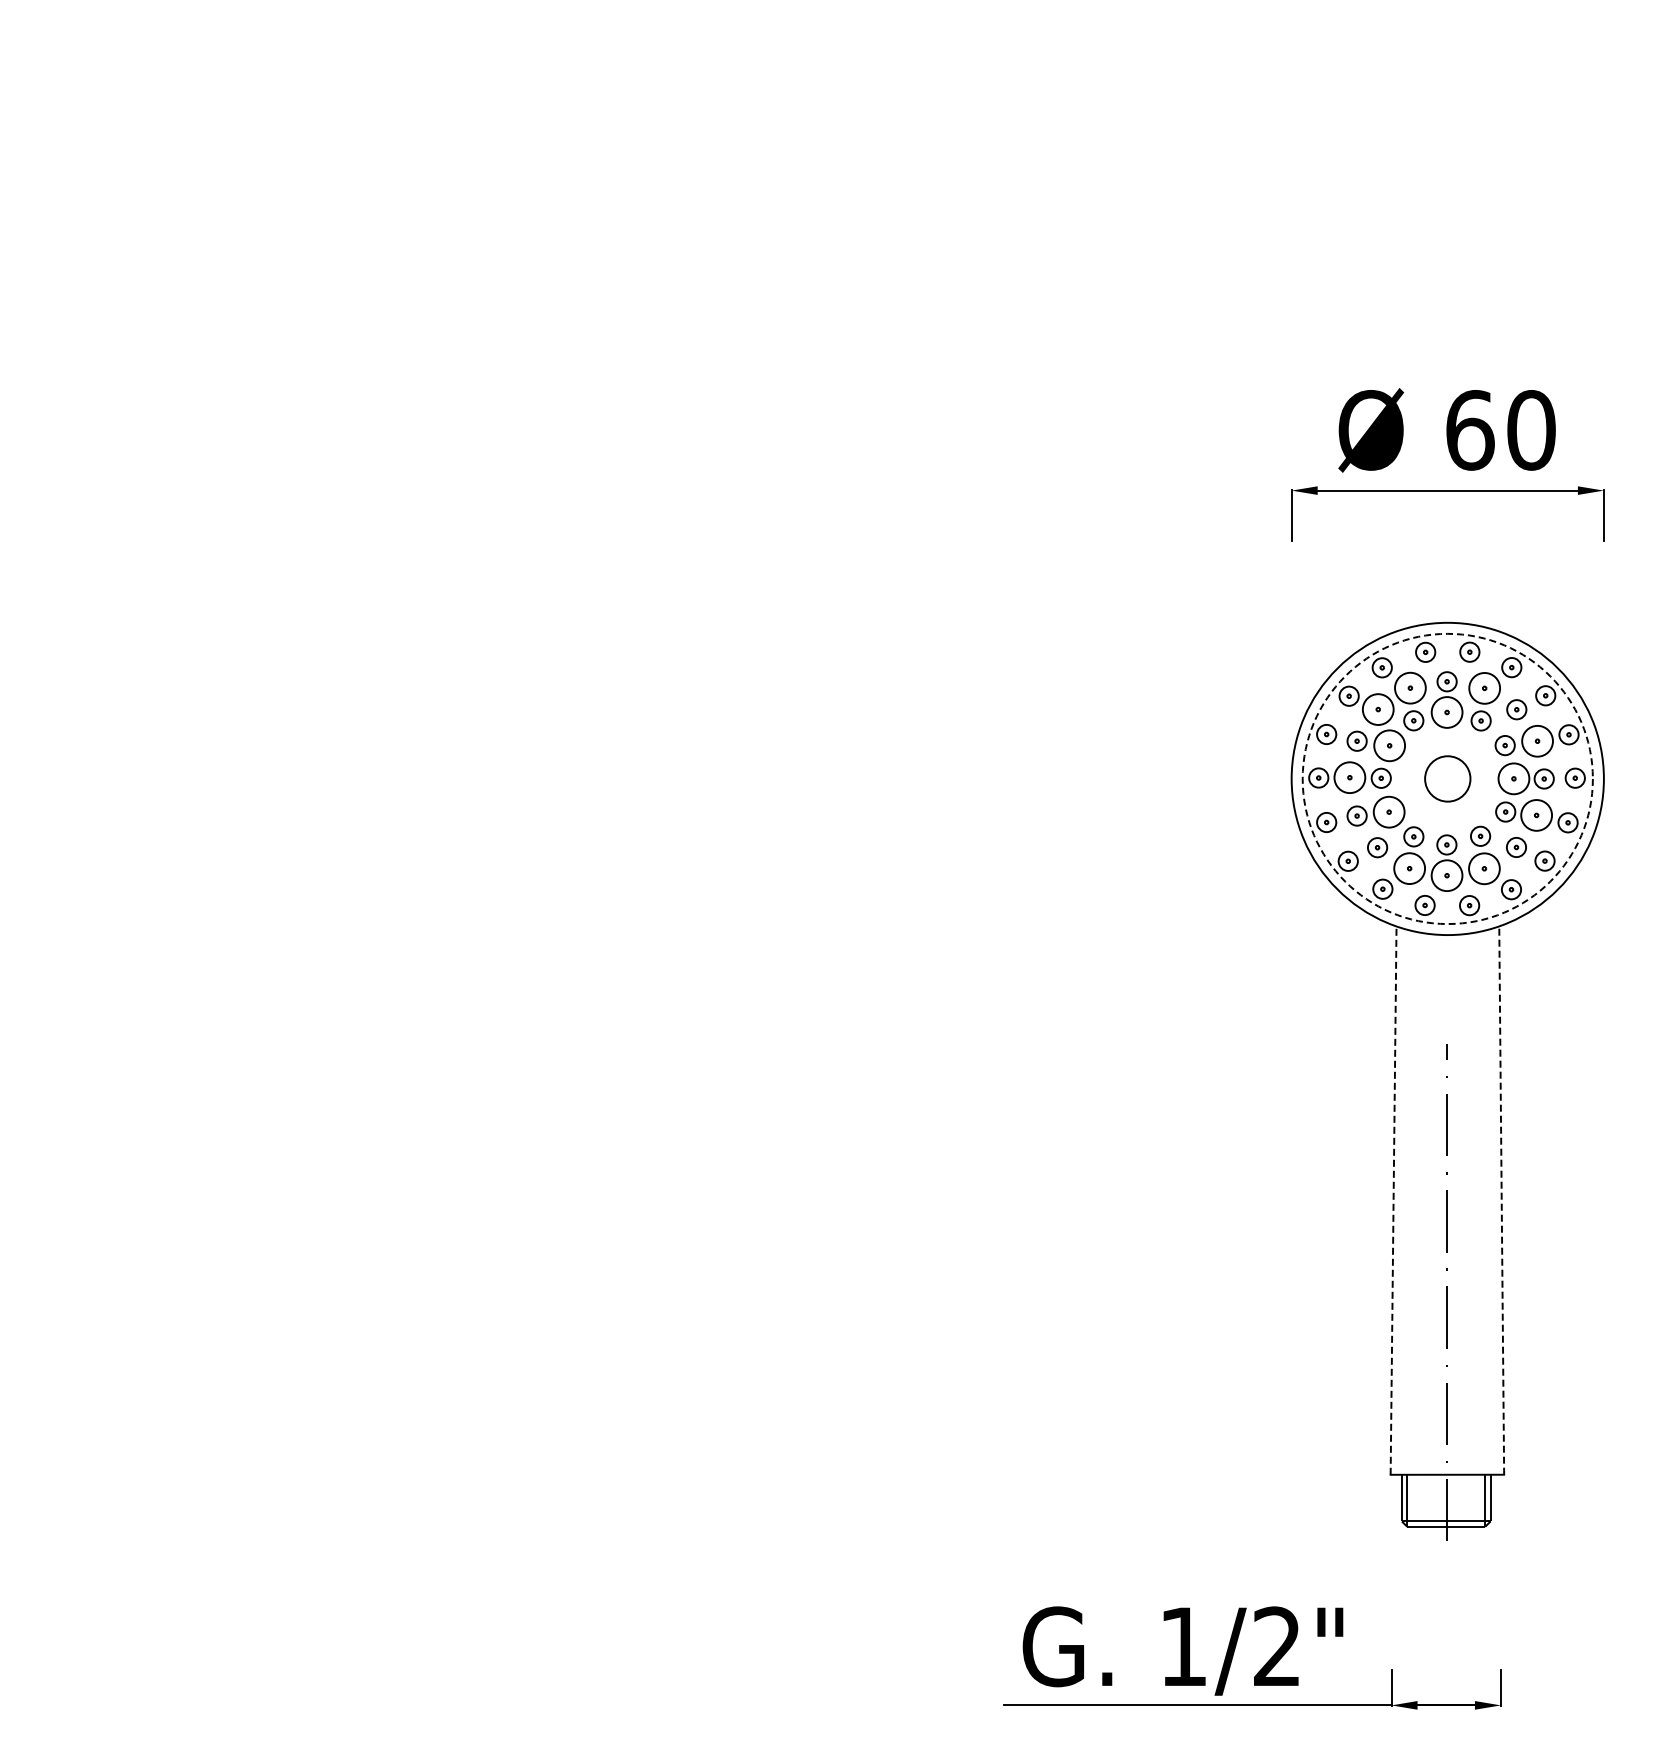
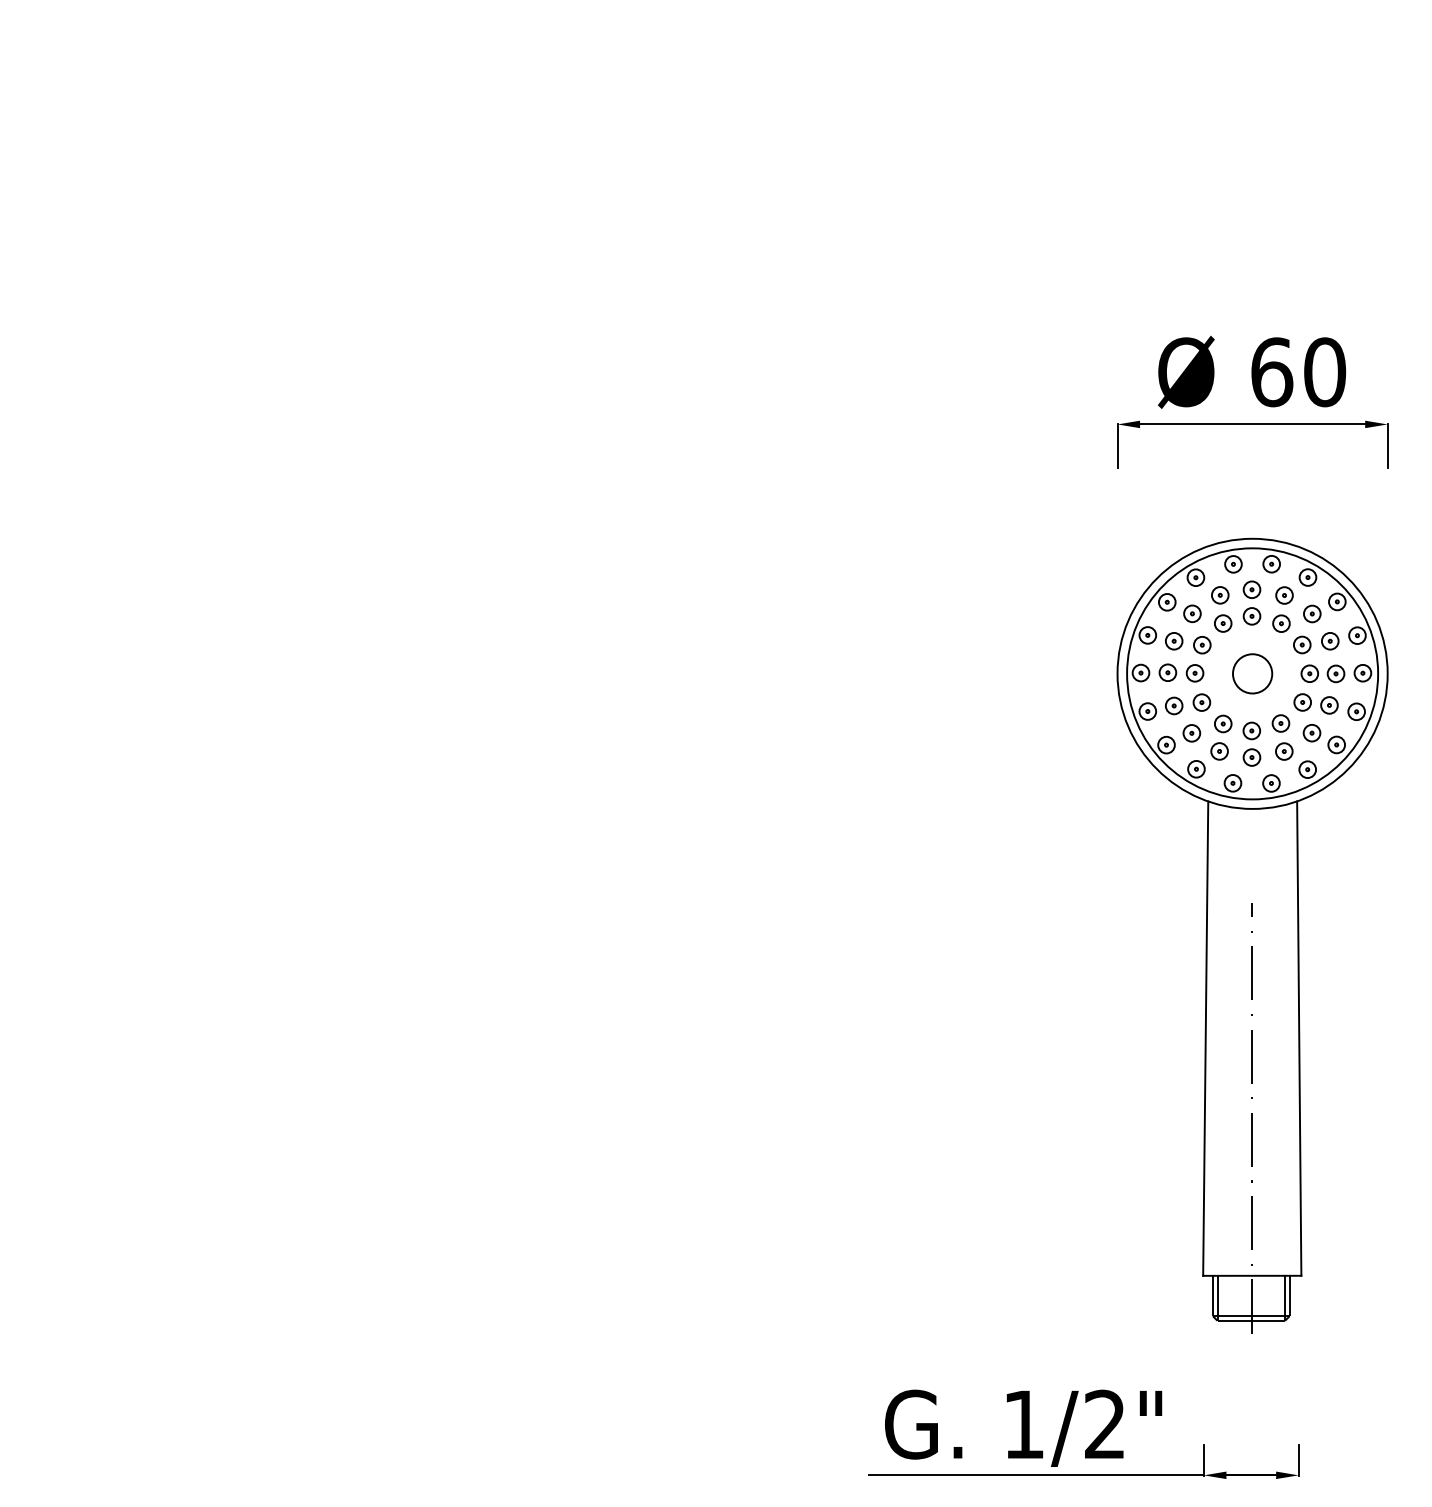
circle: (1410, 687) -> (1220, 594), size x0.62
circle: (1484, 688) -> (1284, 595), size x0.62
circle: (1377, 709) -> (1191, 613), size x0.62
circle: (1446, 712) -> (1251, 616), size x0.62
circle: (1537, 740) -> (1330, 640), size x0.62
circle: (1389, 745) -> (1202, 644), size x0.62
circle: (1349, 777) -> (1167, 672), size x0.62
circle: (1447, 778) -> (1252, 673), dashed -> solid
circle: (1513, 778) -> (1309, 673), size x0.62
circle: (1388, 811) -> (1201, 702), size x0.62
circle: (1536, 815) -> (1329, 705), size x0.62
circle: (1409, 868) -> (1219, 751), size x0.62
circle: (1484, 868) -> (1284, 751), size x0.62
circle: (1446, 875) -> (1251, 757), size x0.62
line: (1393, 1200) -> (1205, 1038), dashed -> solid
line: (1501, 1200) -> (1299, 1038), dashed -> solid

